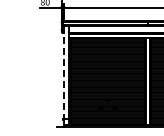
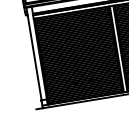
line: (63, 72) -> (33, 54), dashed -> solid

